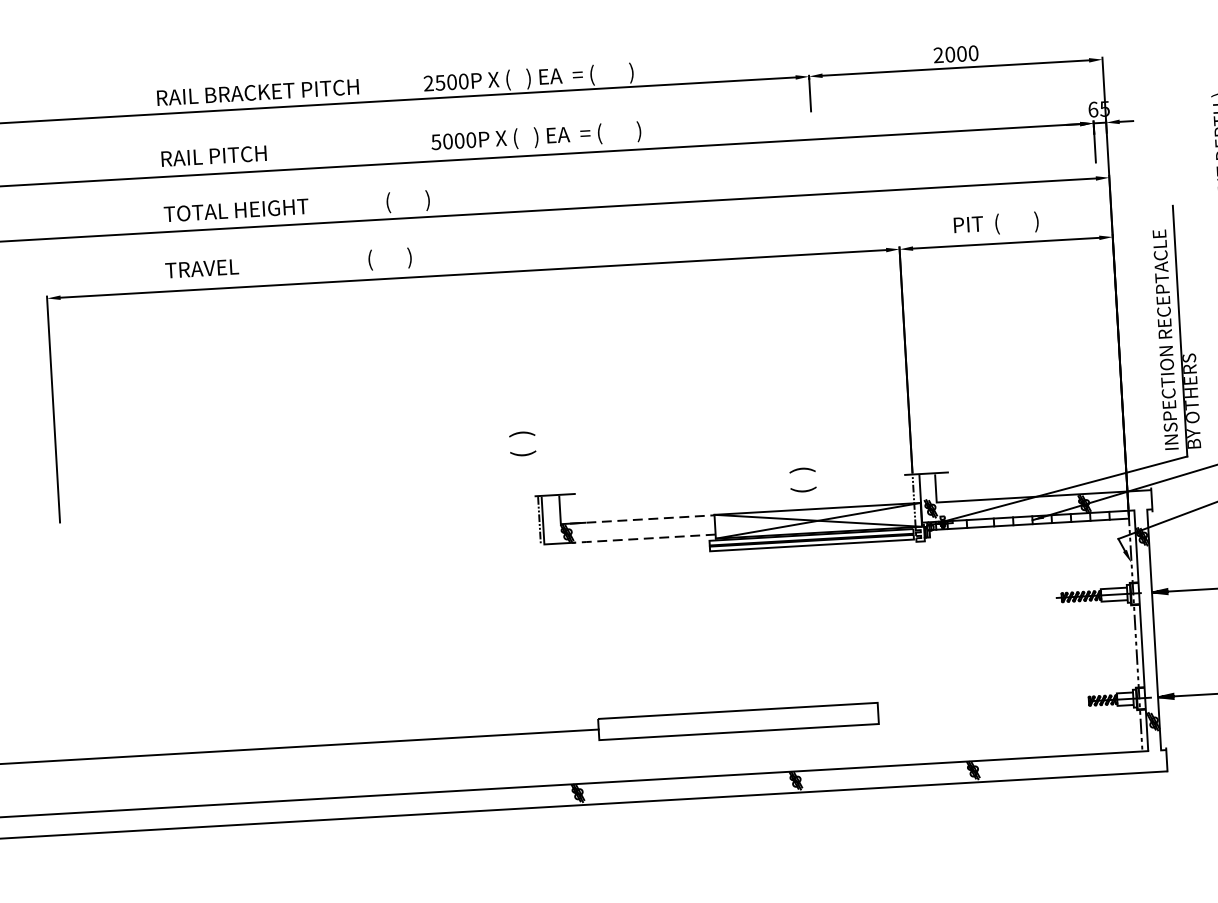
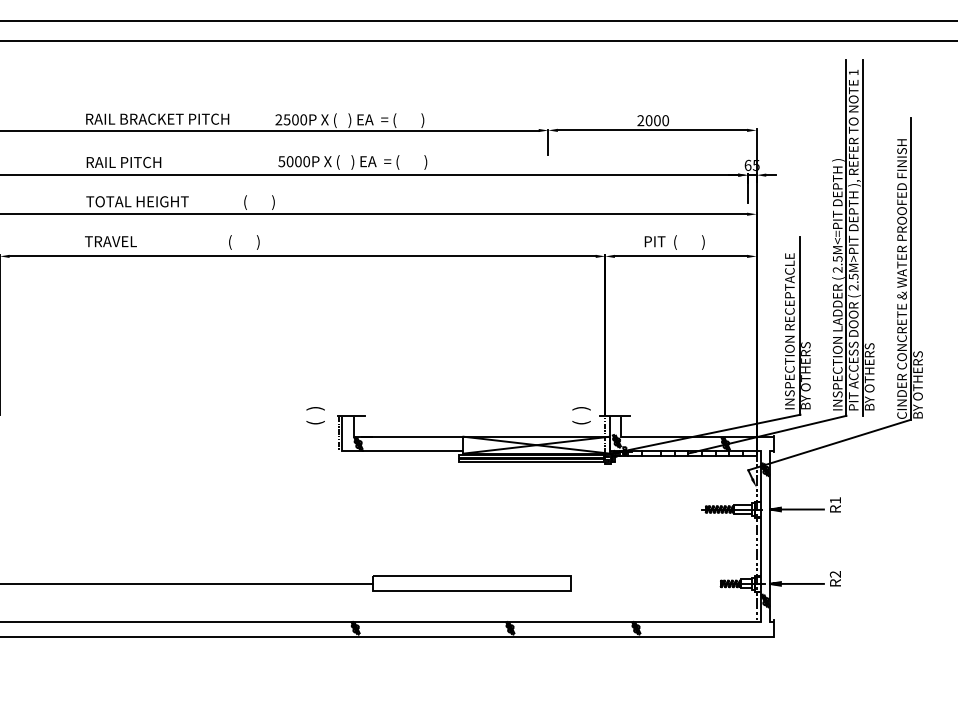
text: (522, 443) -> (315, 415), moved
text: (802, 479) -> (581, 415), moved
line: (642, 520) -> (412, 437), dashed -> solid
line: (642, 538) -> (411, 450), dashed -> solid

